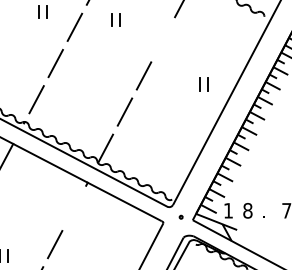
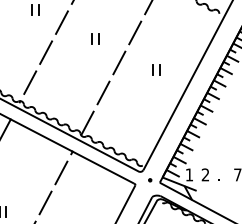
part: (115, 18) -> (95, 38), moved
line: (163, 39) -> (135, 32), added
part: (203, 83) -> (156, 69), moved
line: (74, 207) -> (61, 172), added
text: (247, 210) -> (205, 174), 8 -> 2

